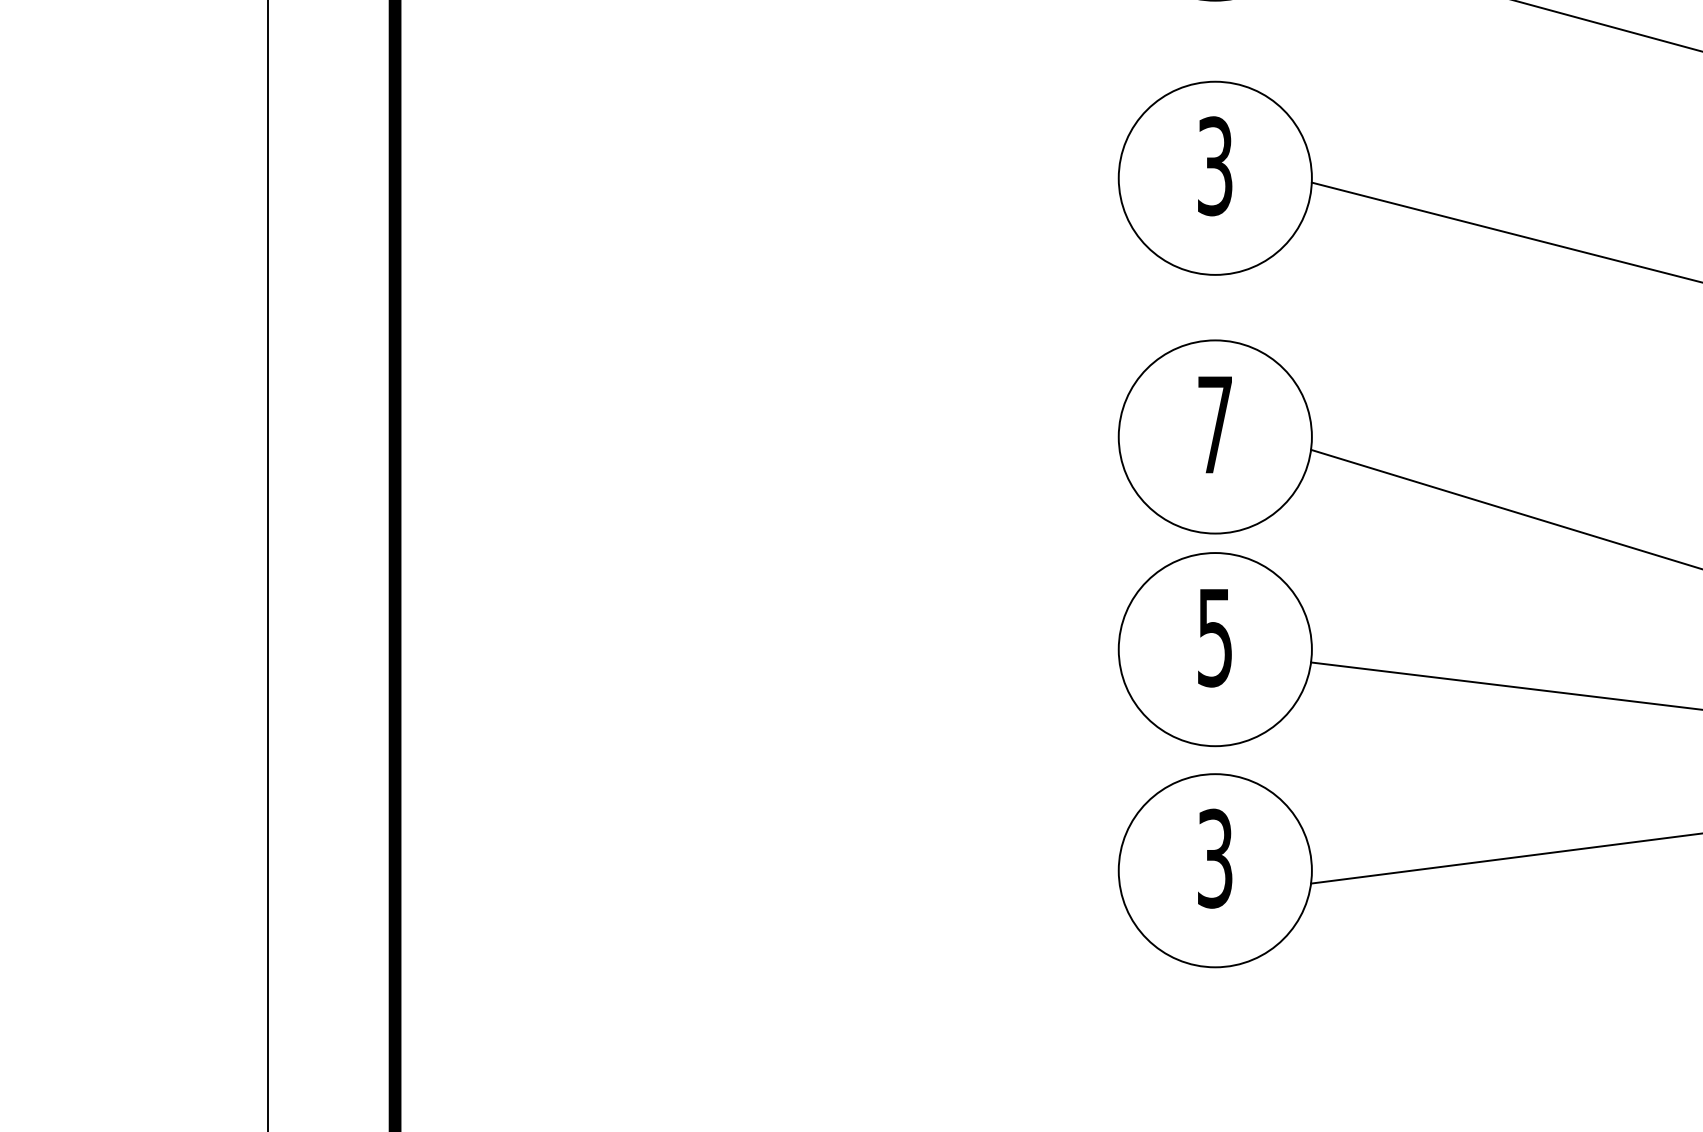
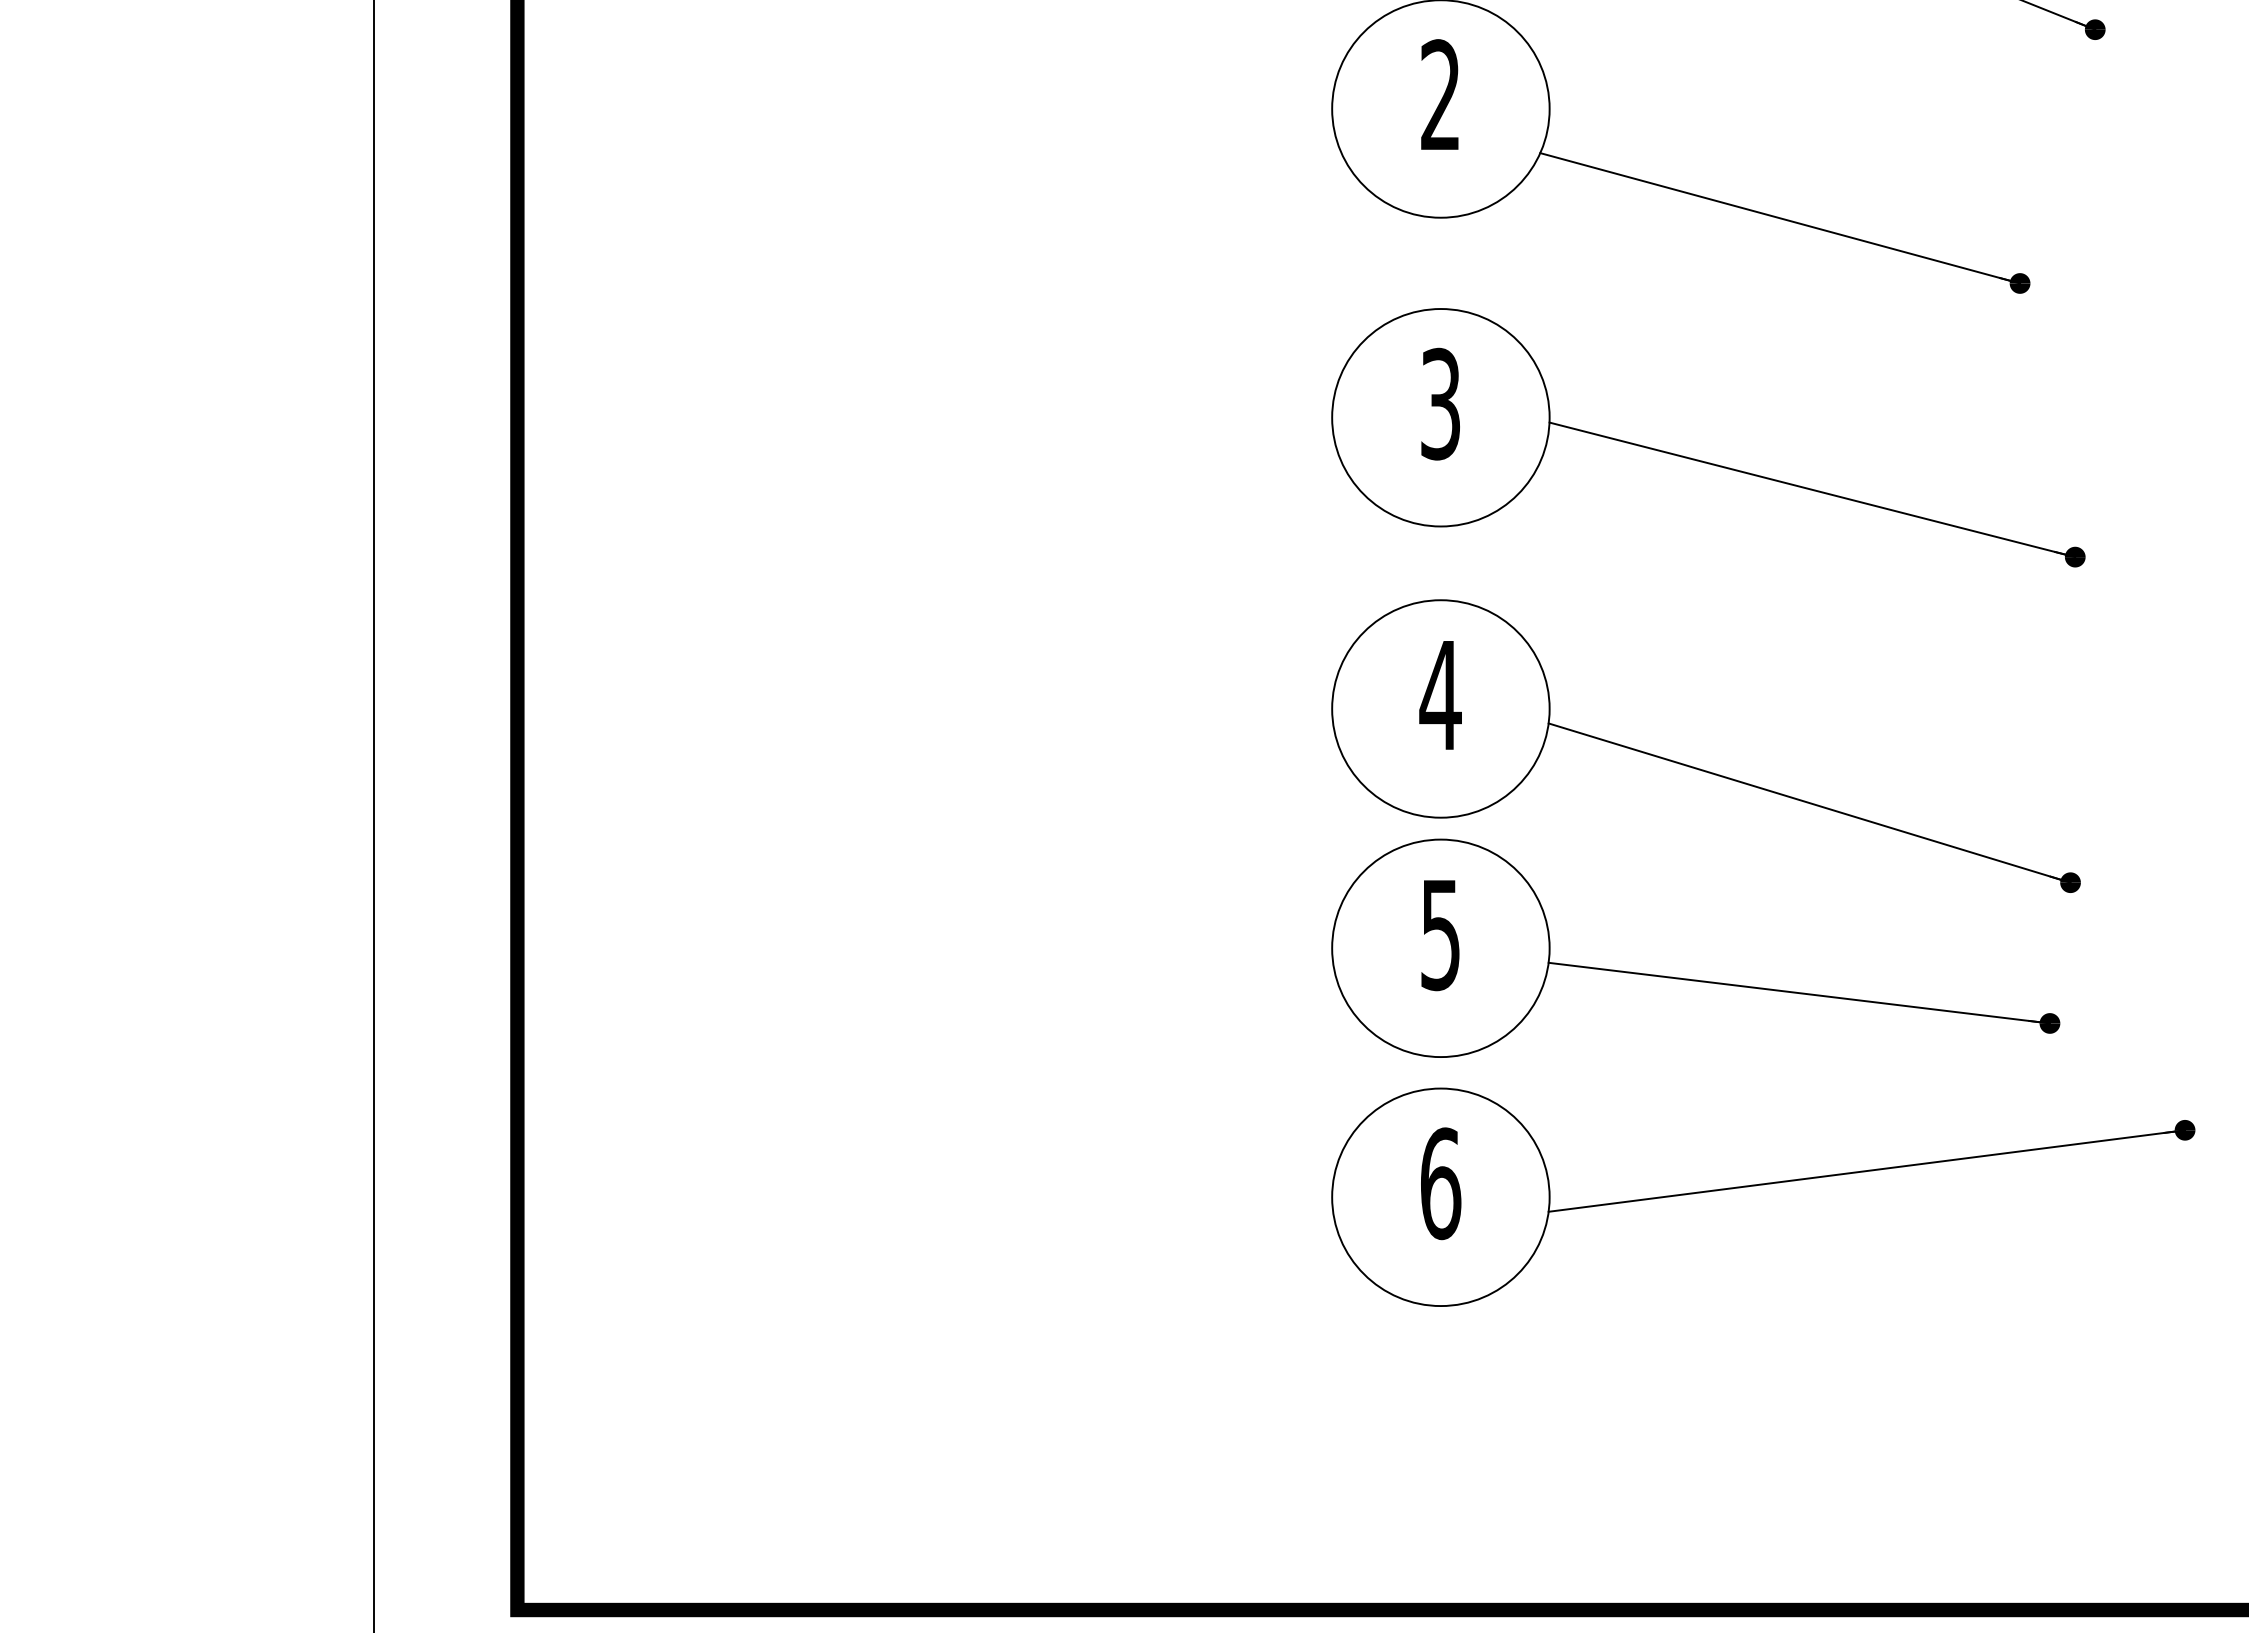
text: (1214, 425) -> (1440, 695), 7 -> 4
text: (1215, 858) -> (1441, 1183), 3 -> 6

